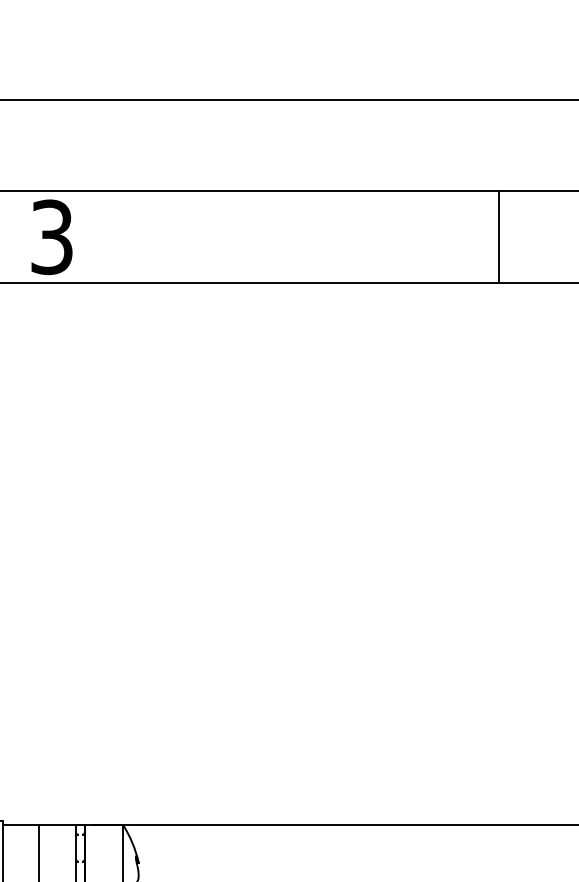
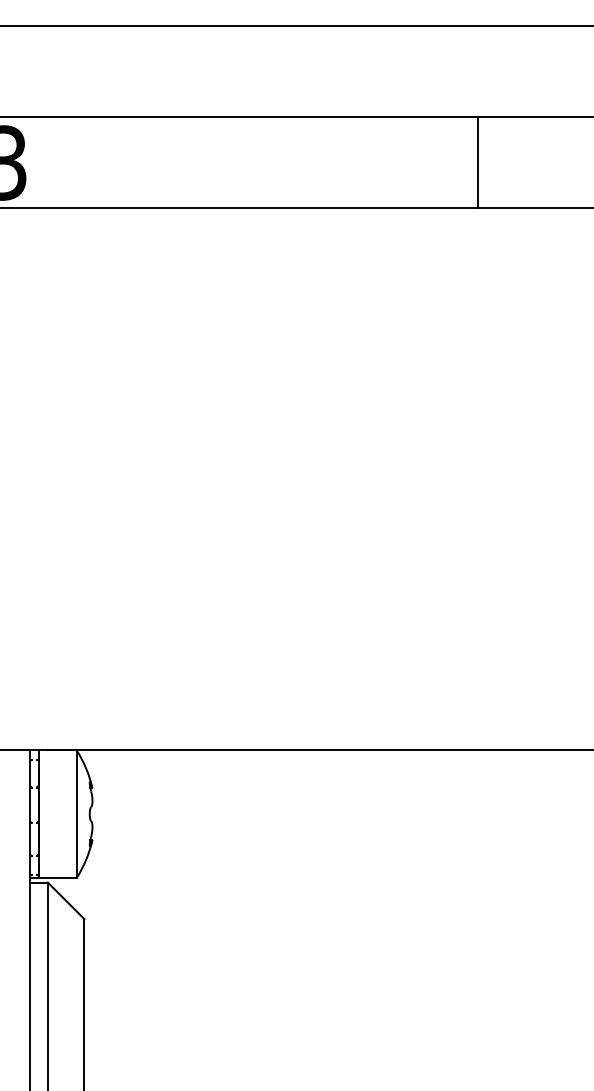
line: (499, 236) -> (478, 162), moved

